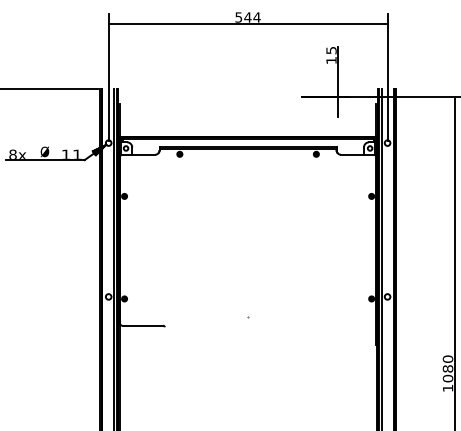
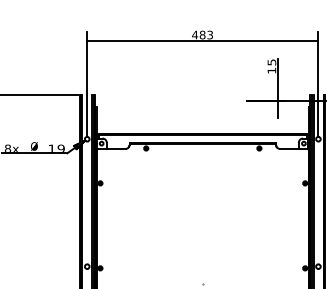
text: (247, 17) -> (202, 35), 544 -> 483
text: (77, 153) -> (61, 147), 11 -> 19

